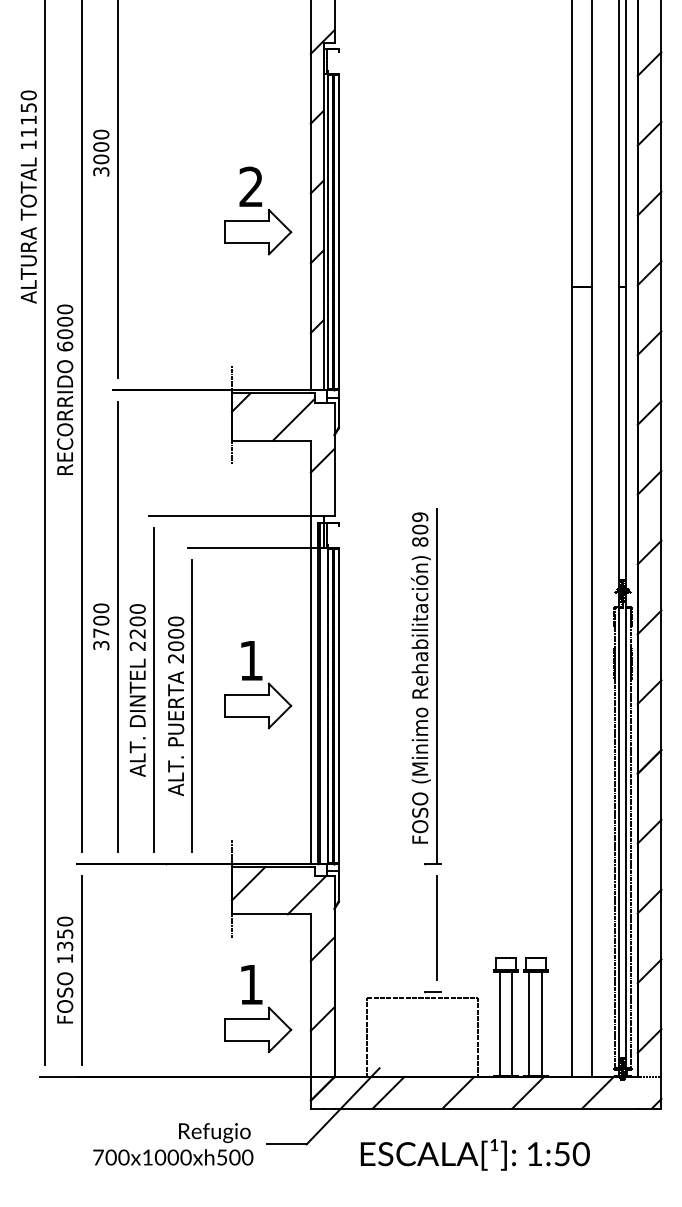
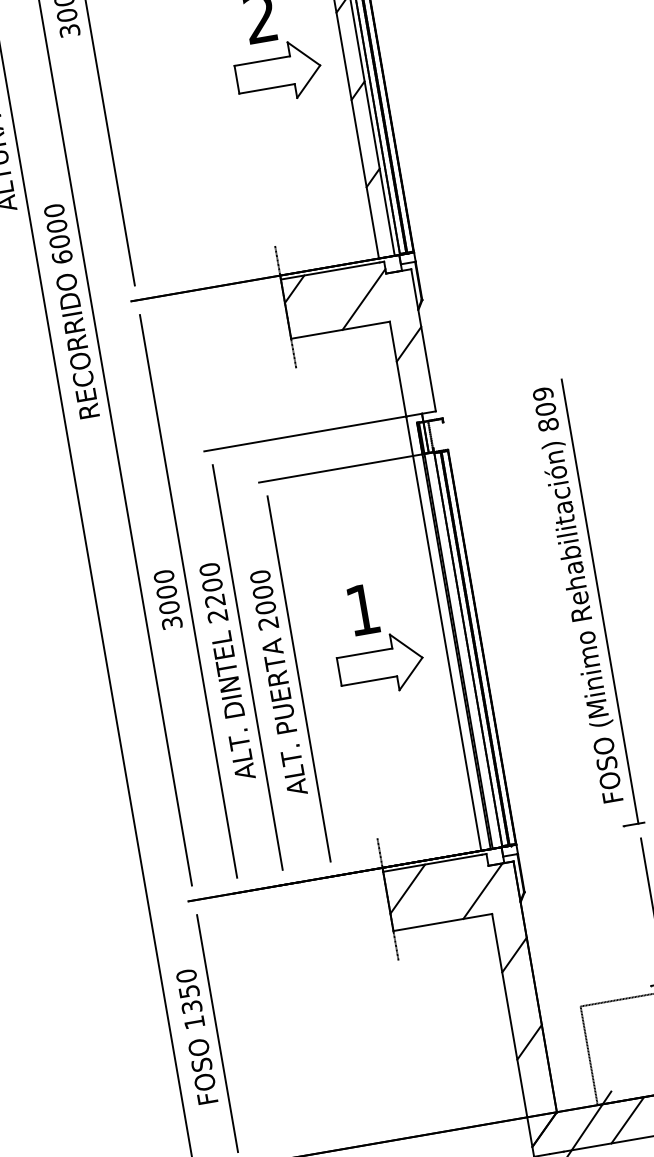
text: (101, 632) -> (169, 606), 3700 -> 3000
part: (258, 1009) -> (447, 1044), removed

